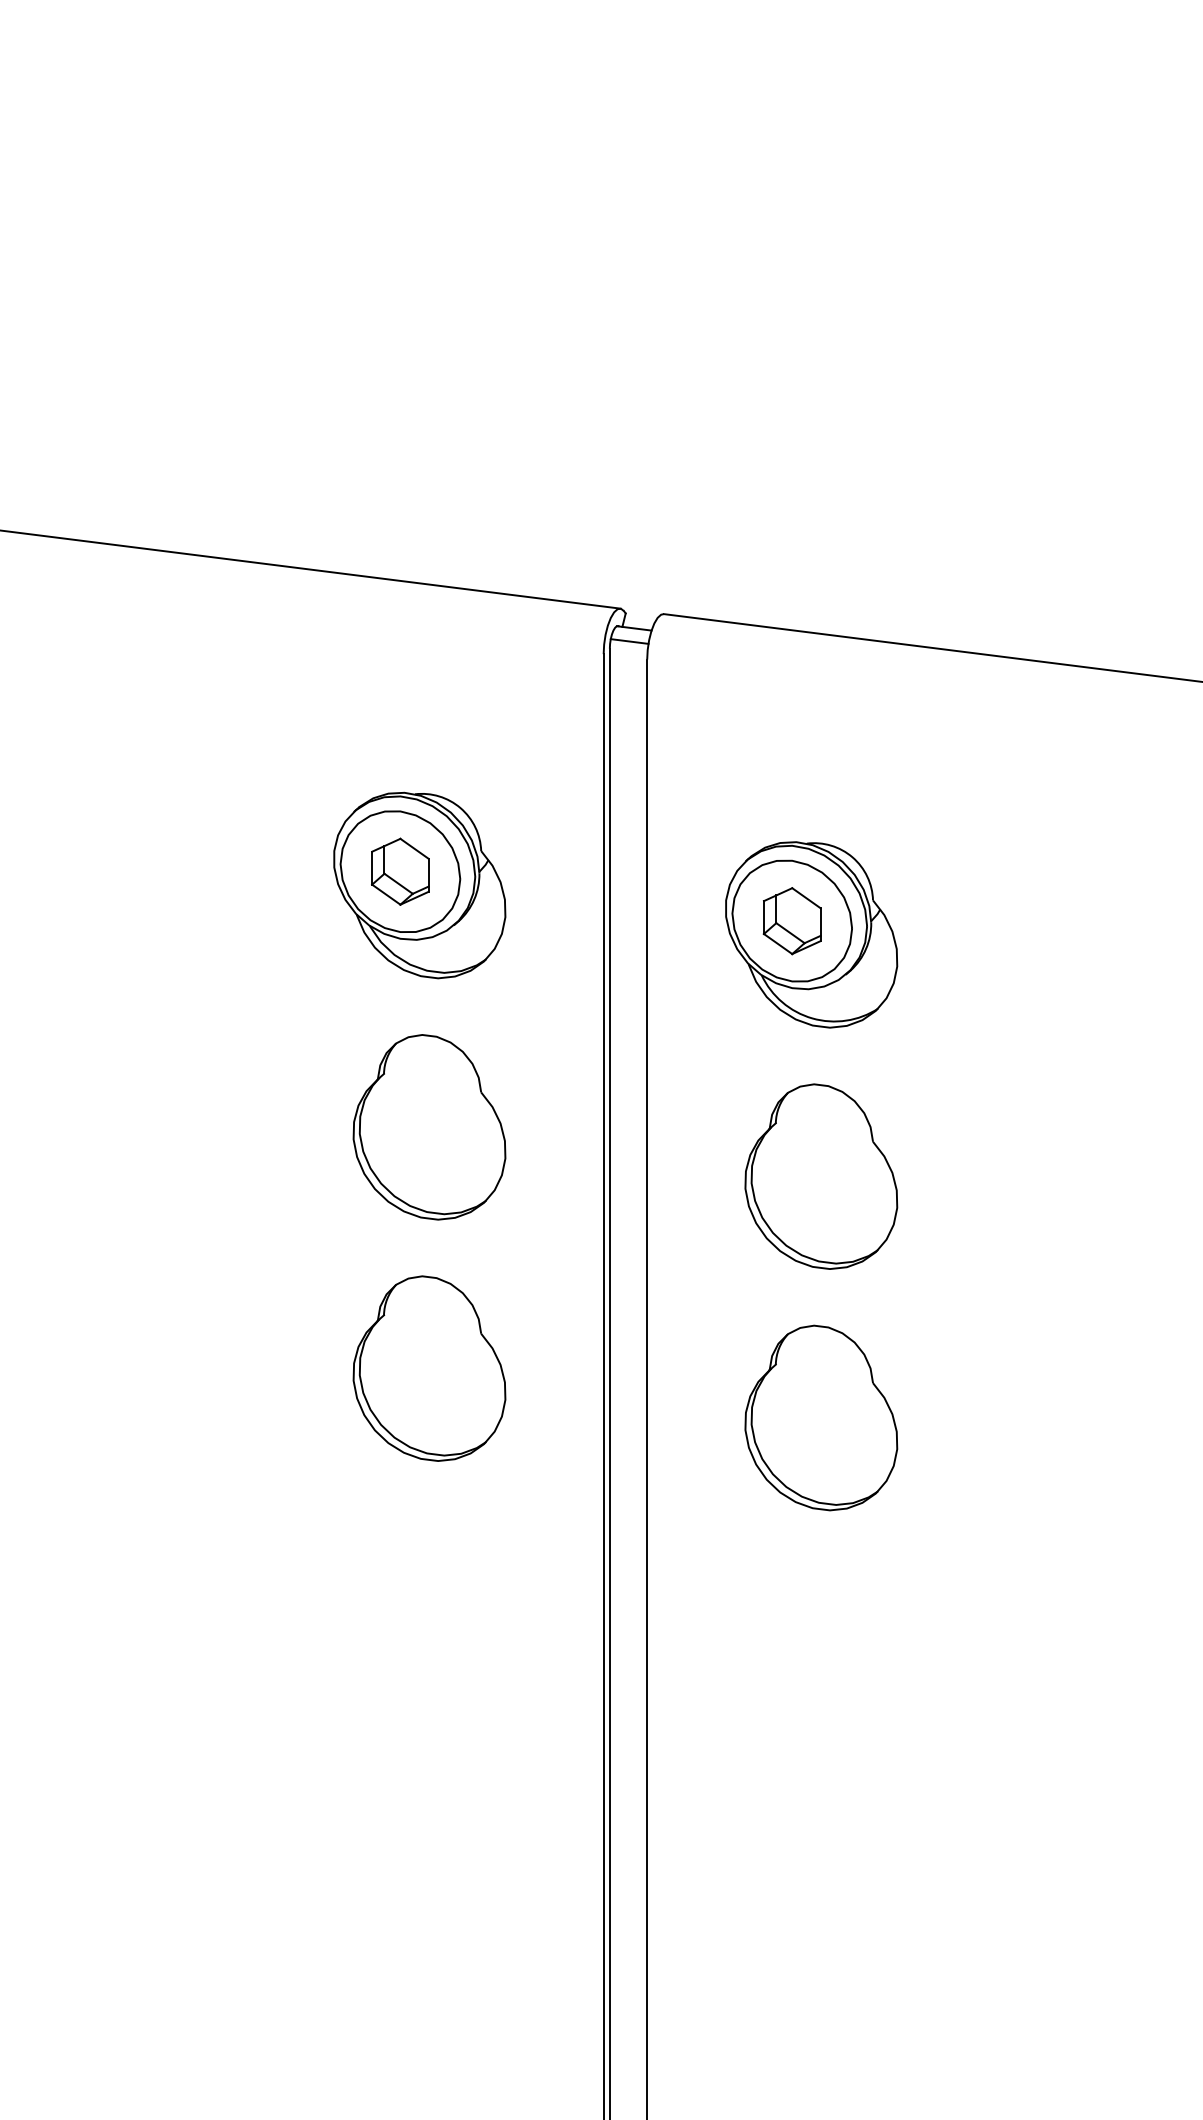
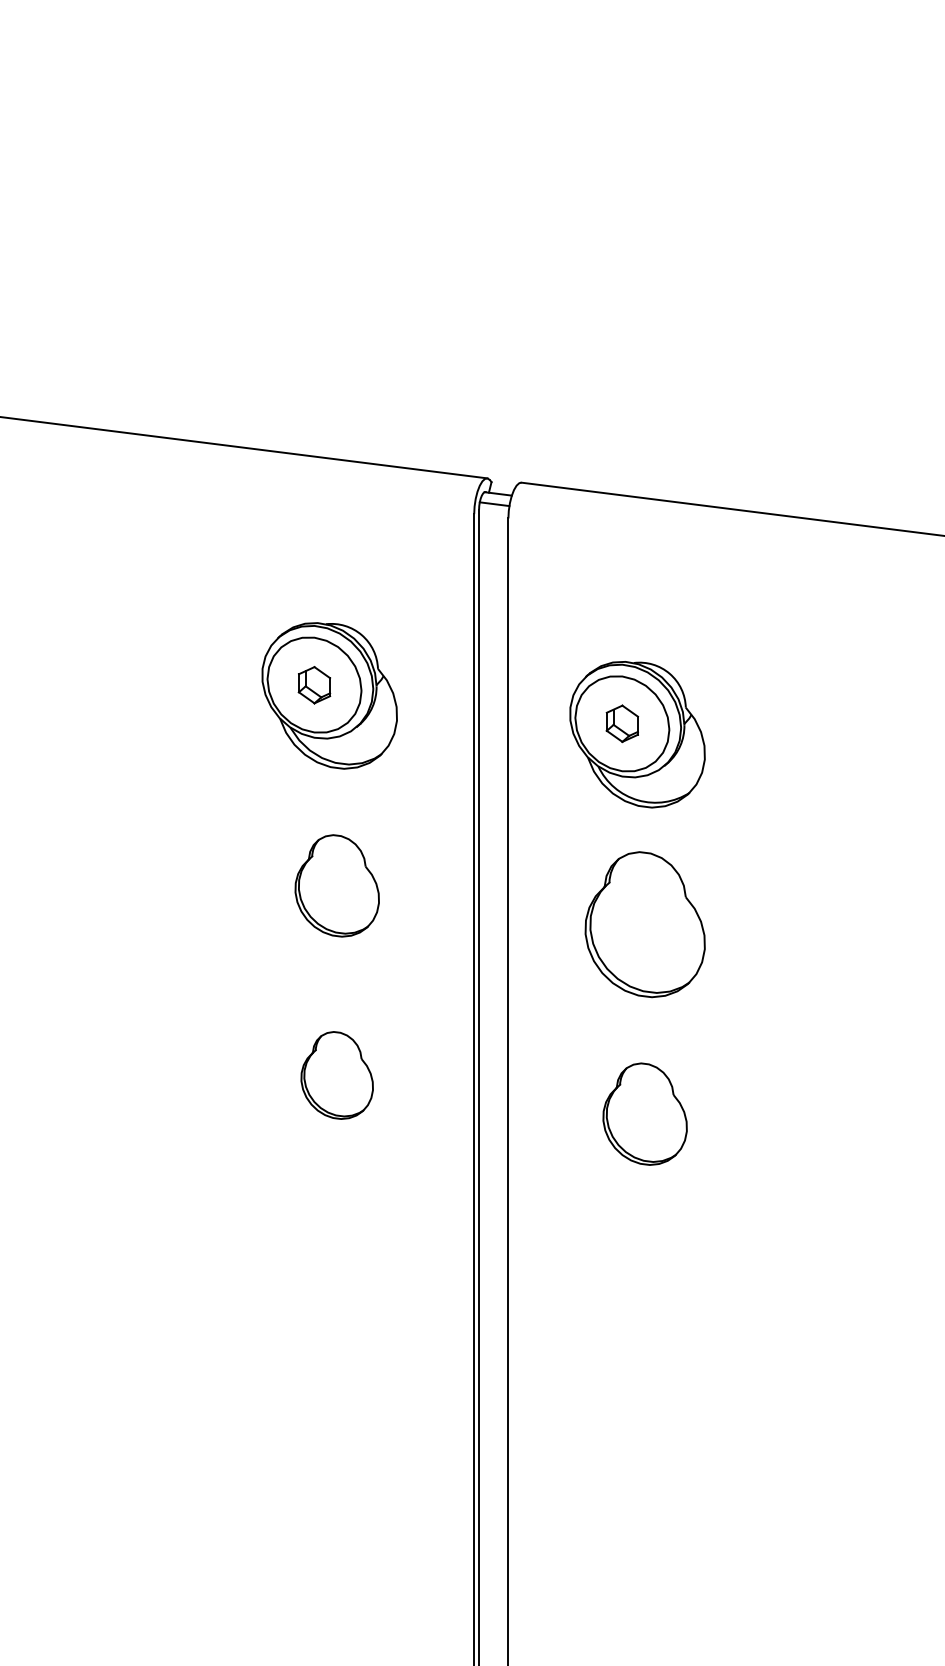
part: (400, 872) -> (314, 685), size x0.7
part: (792, 920) -> (622, 723), size x0.7
part: (428, 1126) -> (336, 885), size x0.7
part: (428, 1368) -> (336, 1075), size x0.6
part: (820, 1417) -> (644, 1113), size x0.7

